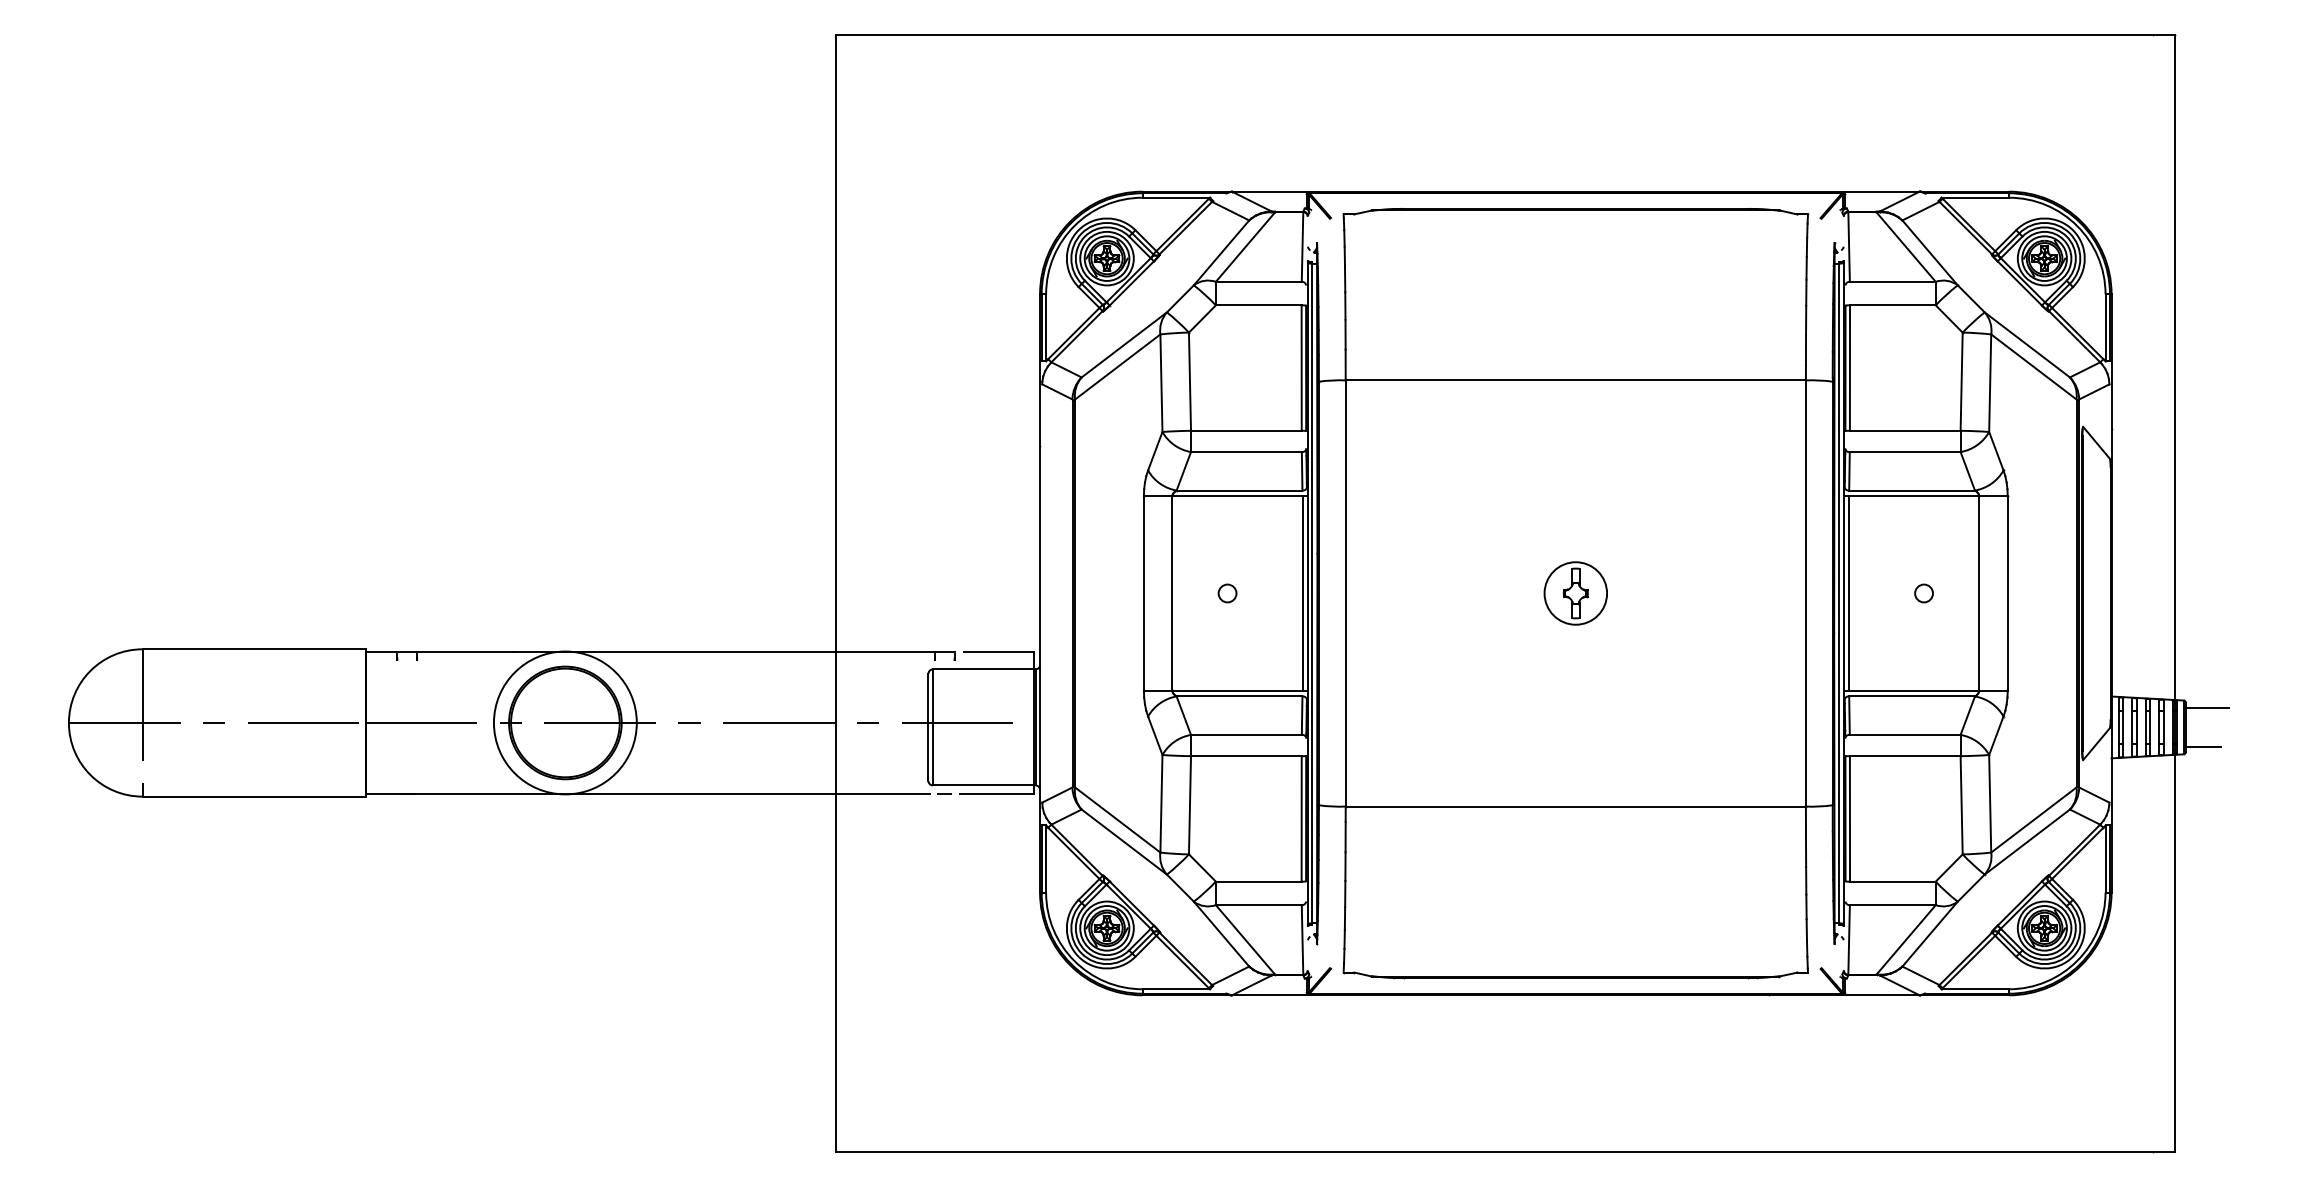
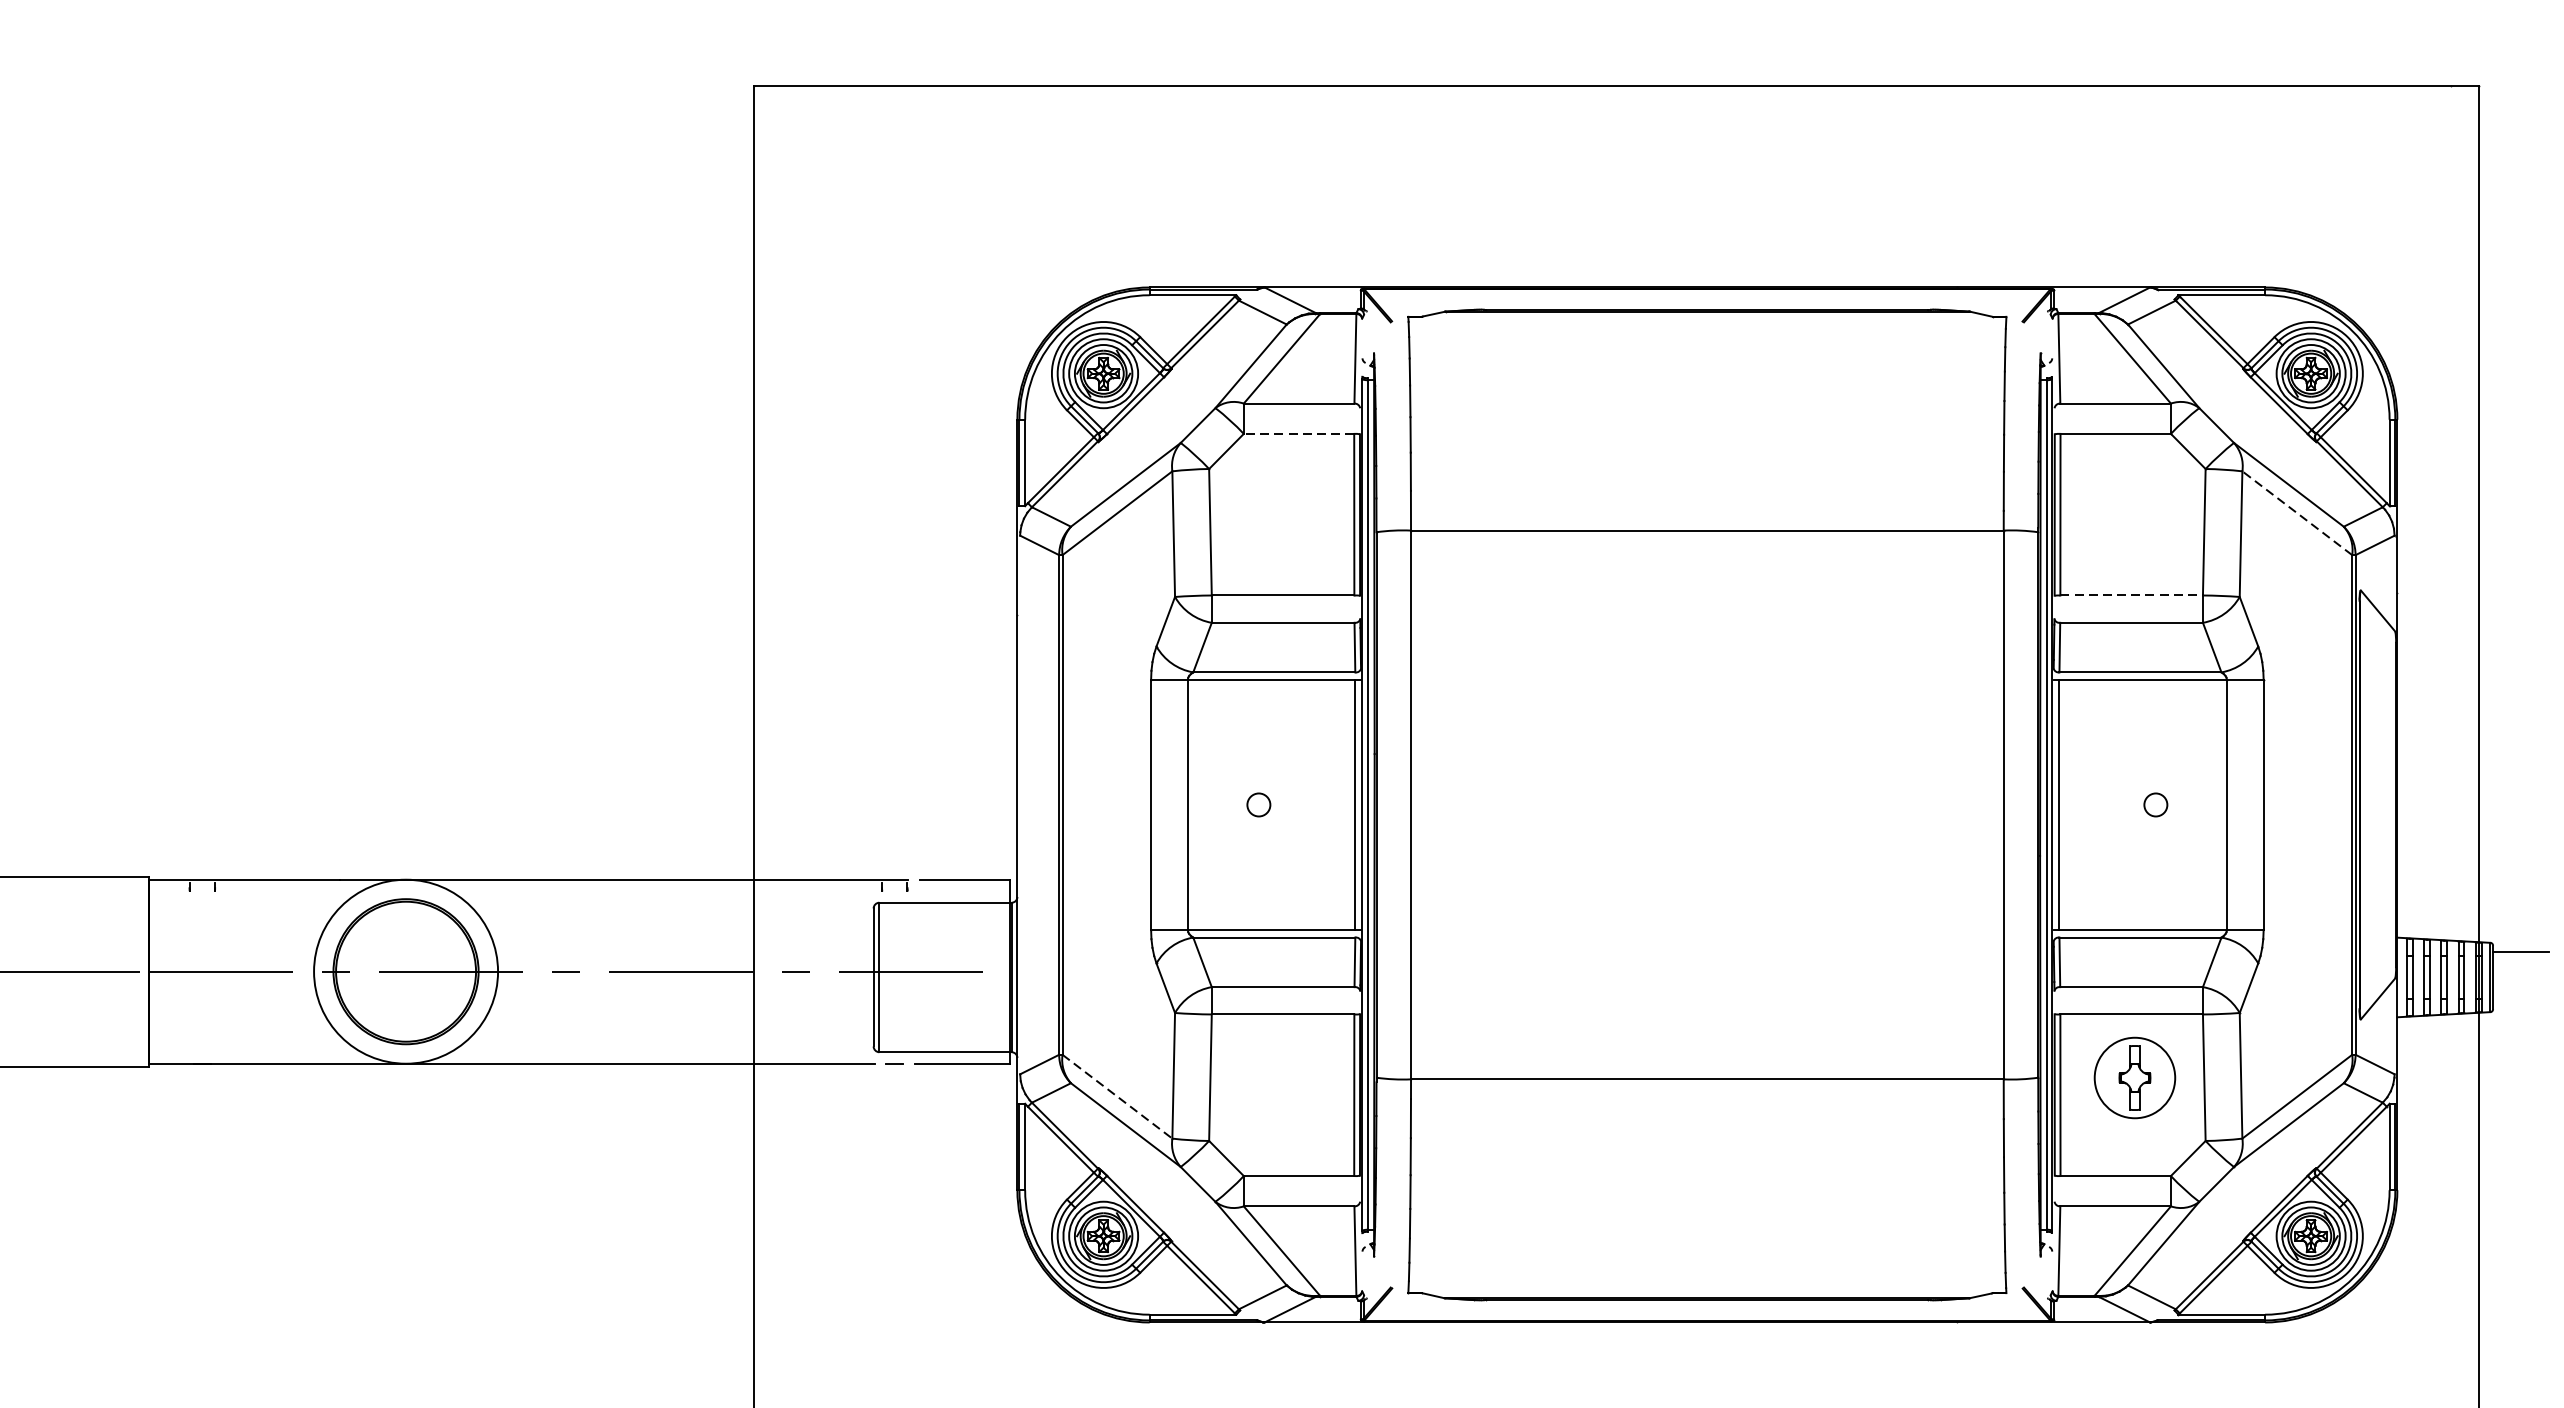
line: (1258, 305) -> (1298, 434), solid -> dashed
line: (2033, 366) -> (2296, 512), solid -> dashed
line: (1905, 430) -> (2131, 595), solid -> dashed
part: (1575, 593) -> (2134, 1078), moved
line: (2202, 747) -> (2514, 1003), removed
line: (1117, 820) -> (1117, 1097), solid -> dashed

